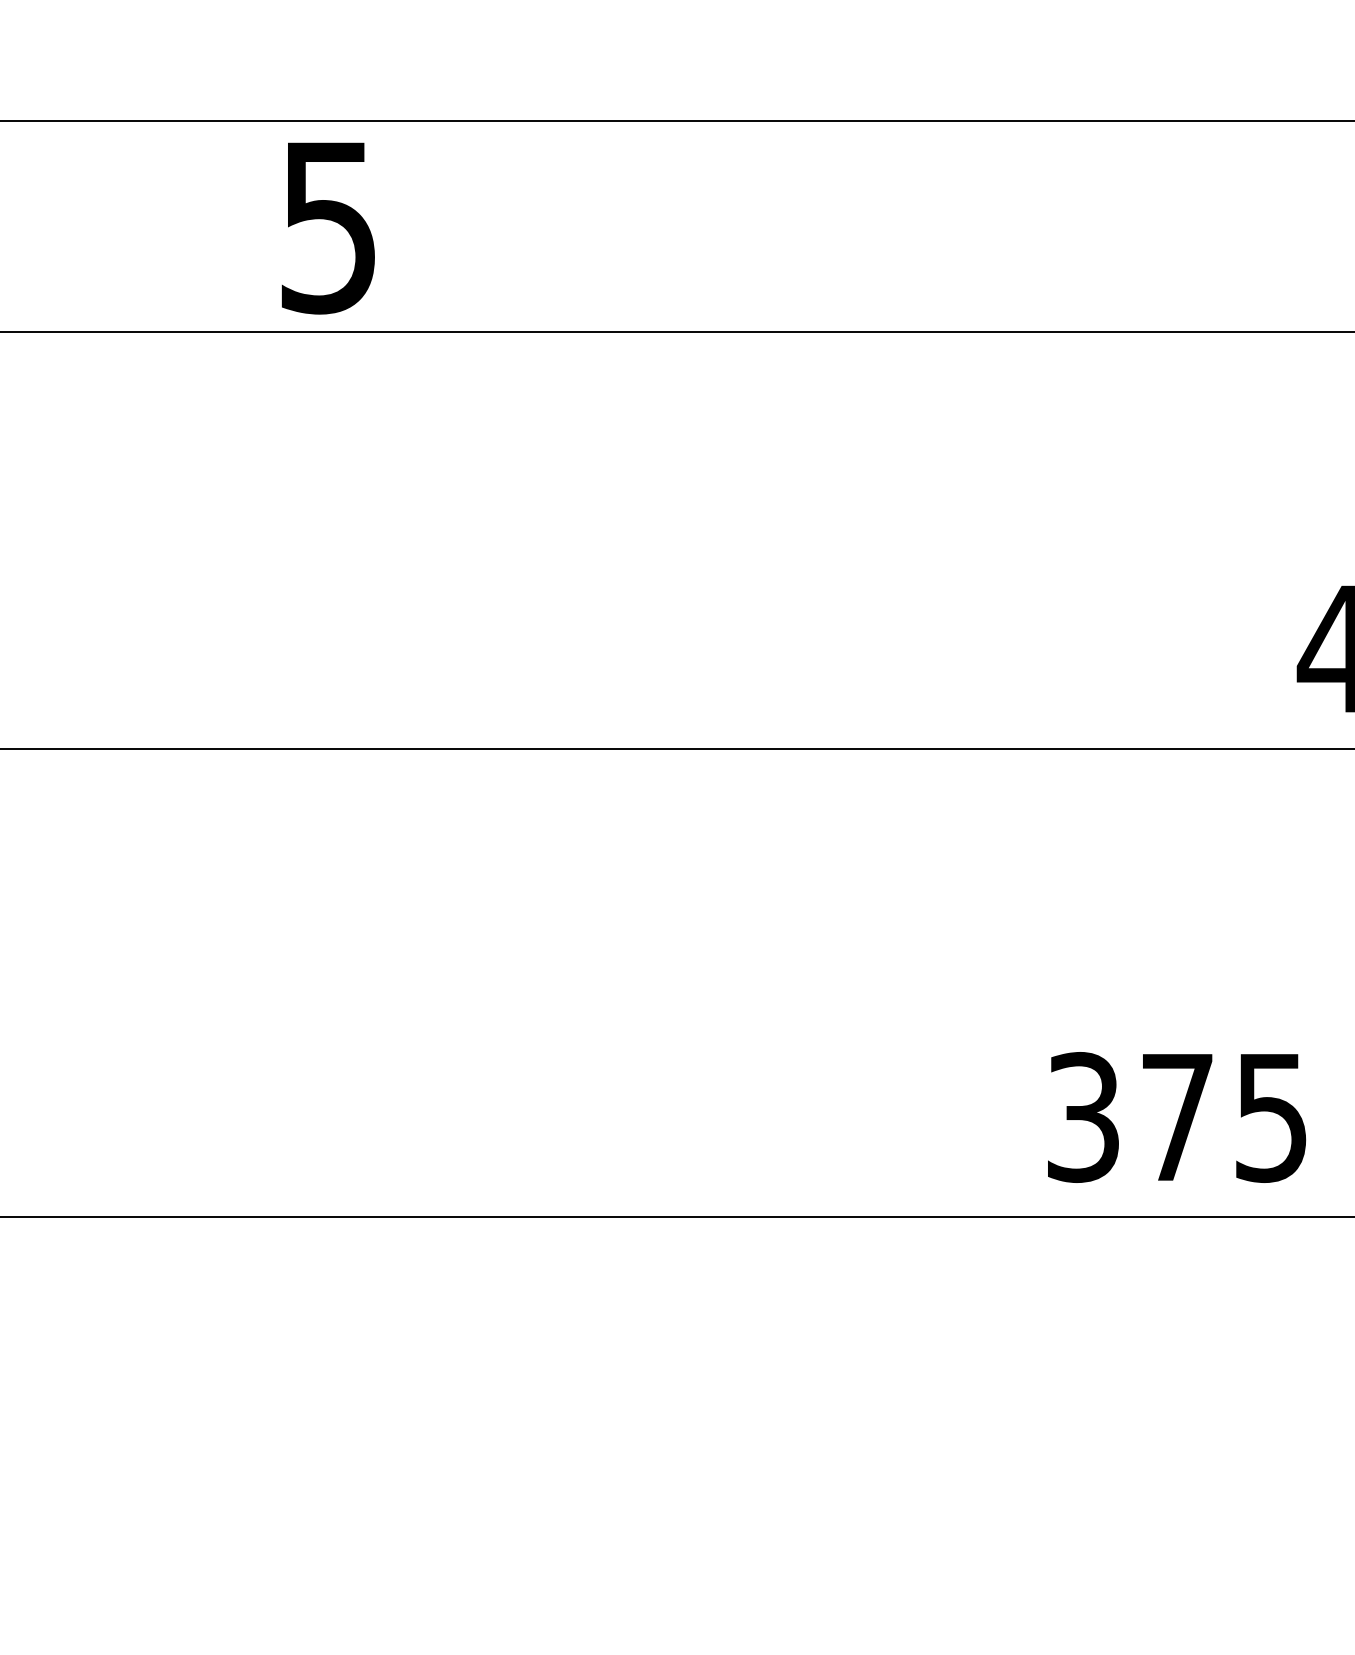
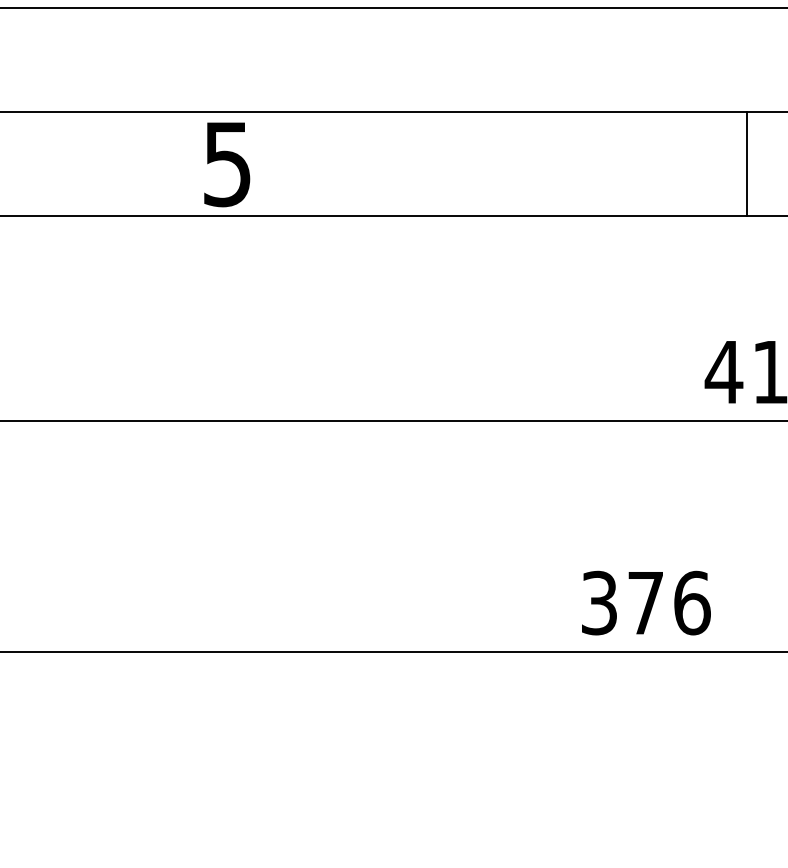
text: (1272, 1116) -> (692, 602), 375 -> 376

